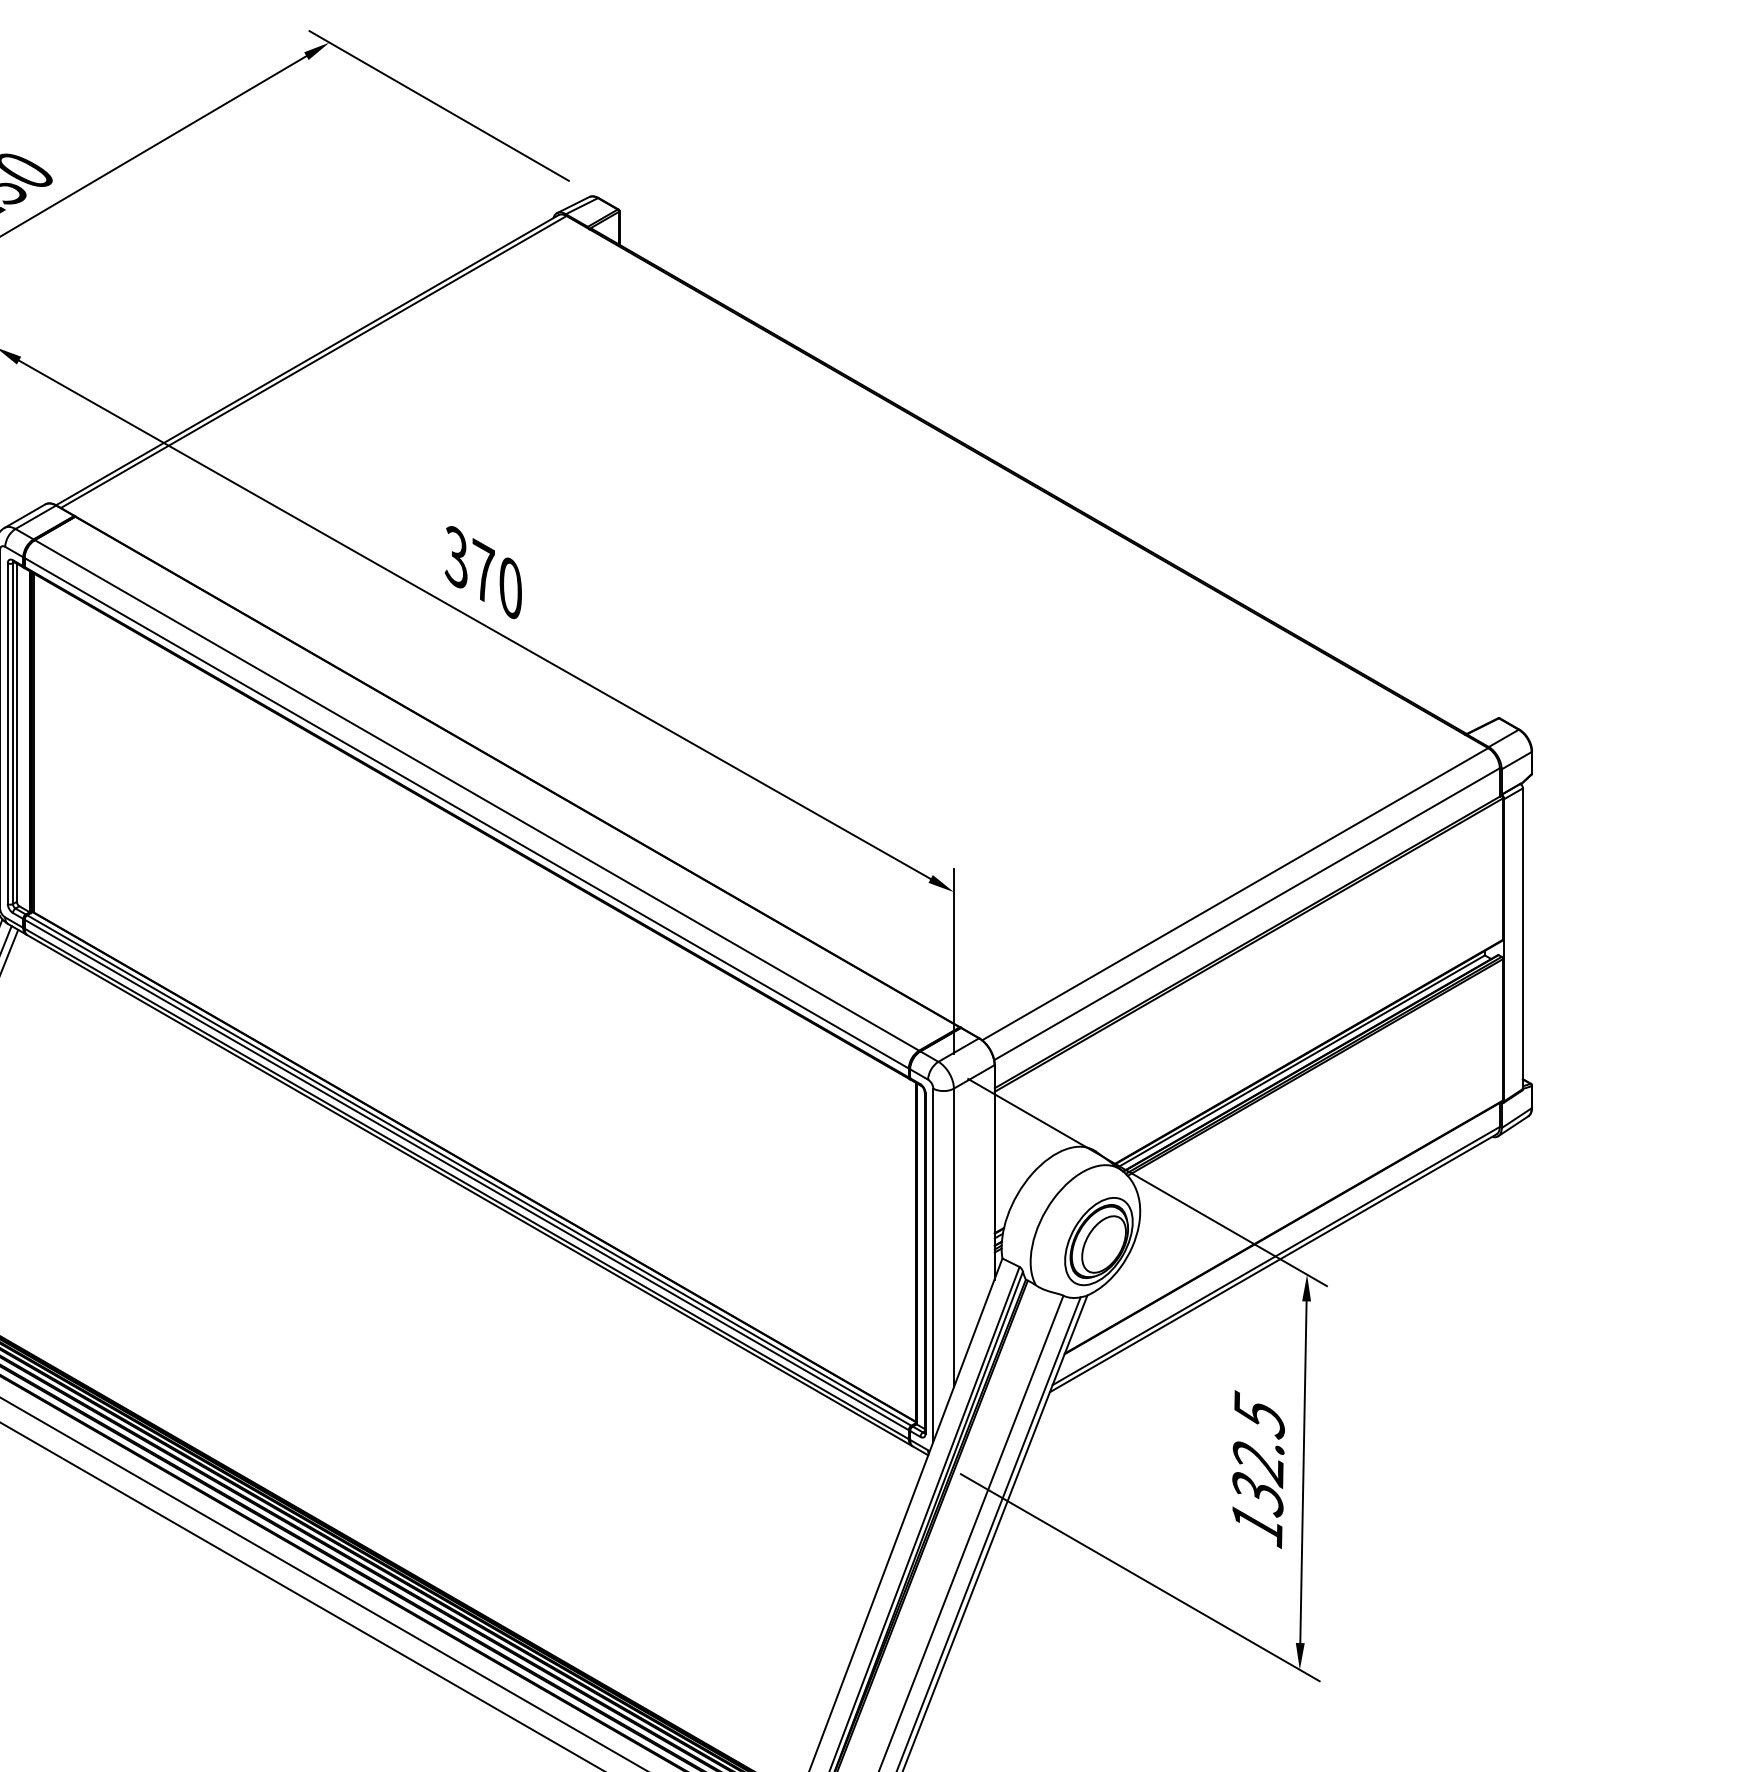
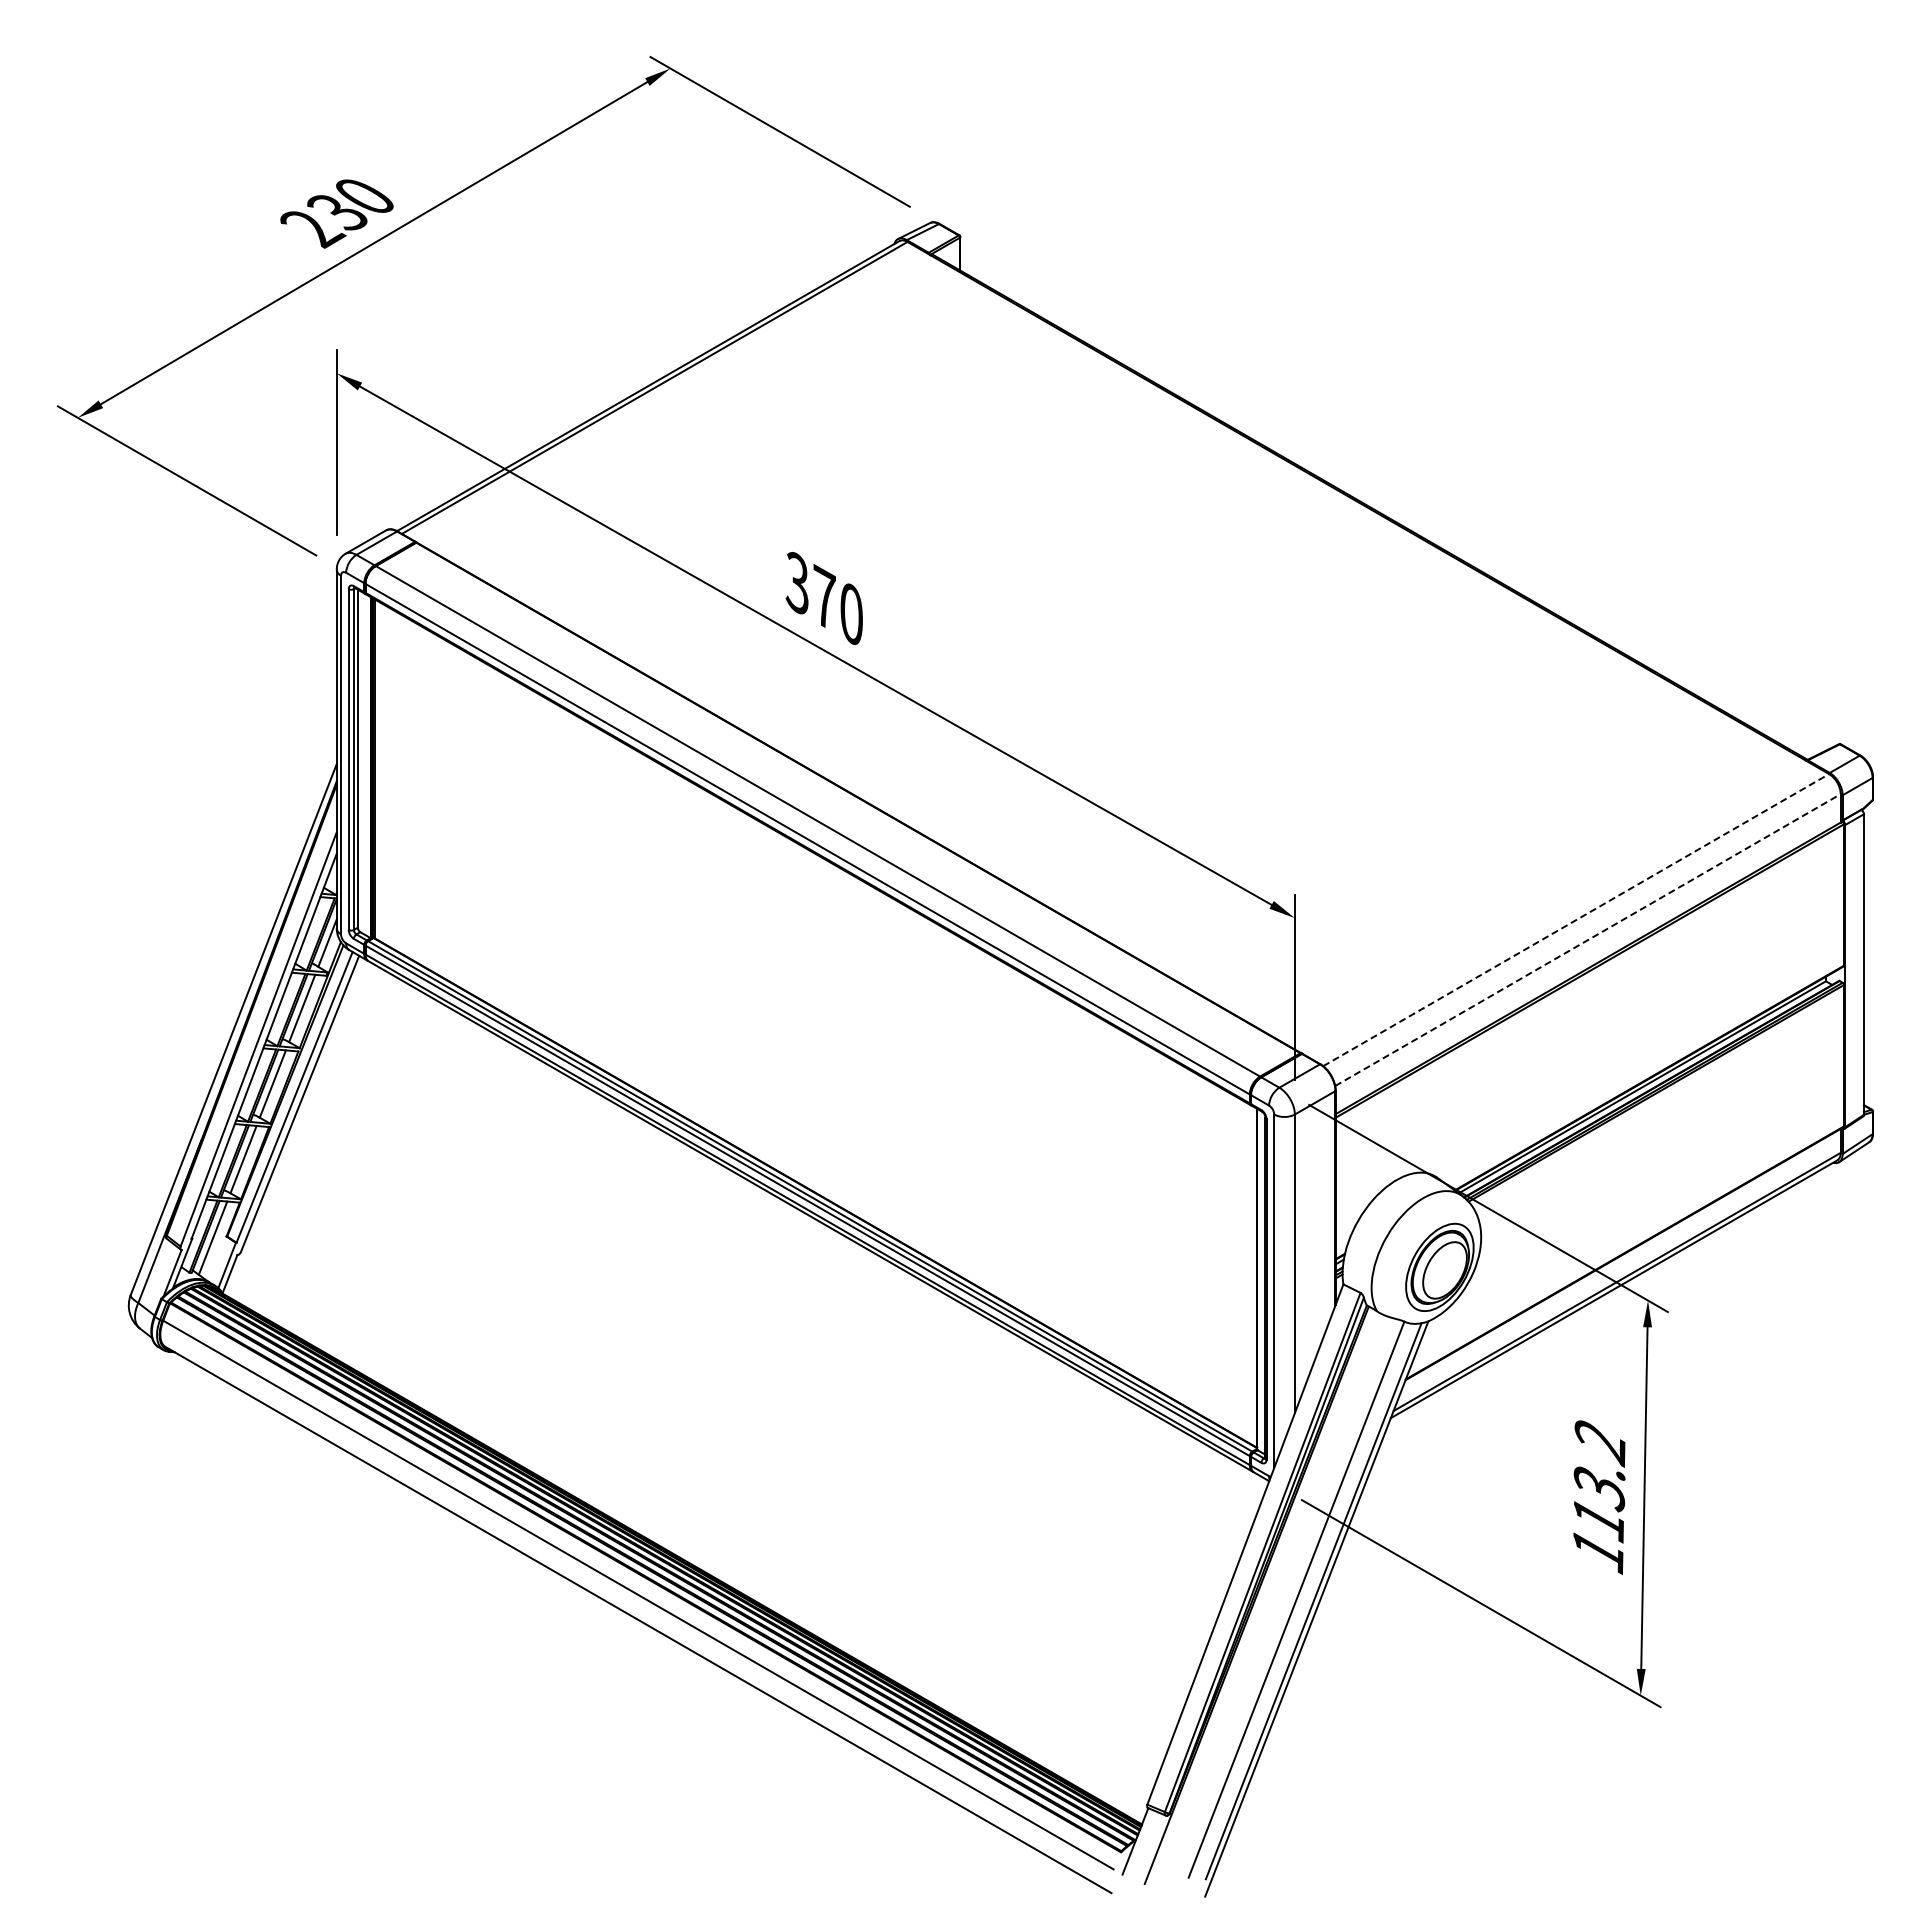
line: (1235, 893) -> (1576, 919), solid -> dashed
line: (1247, 914) -> (1588, 940), solid -> dashed
text: (1258, 1453) -> (1599, 1479), 132.5 -> 113.2

